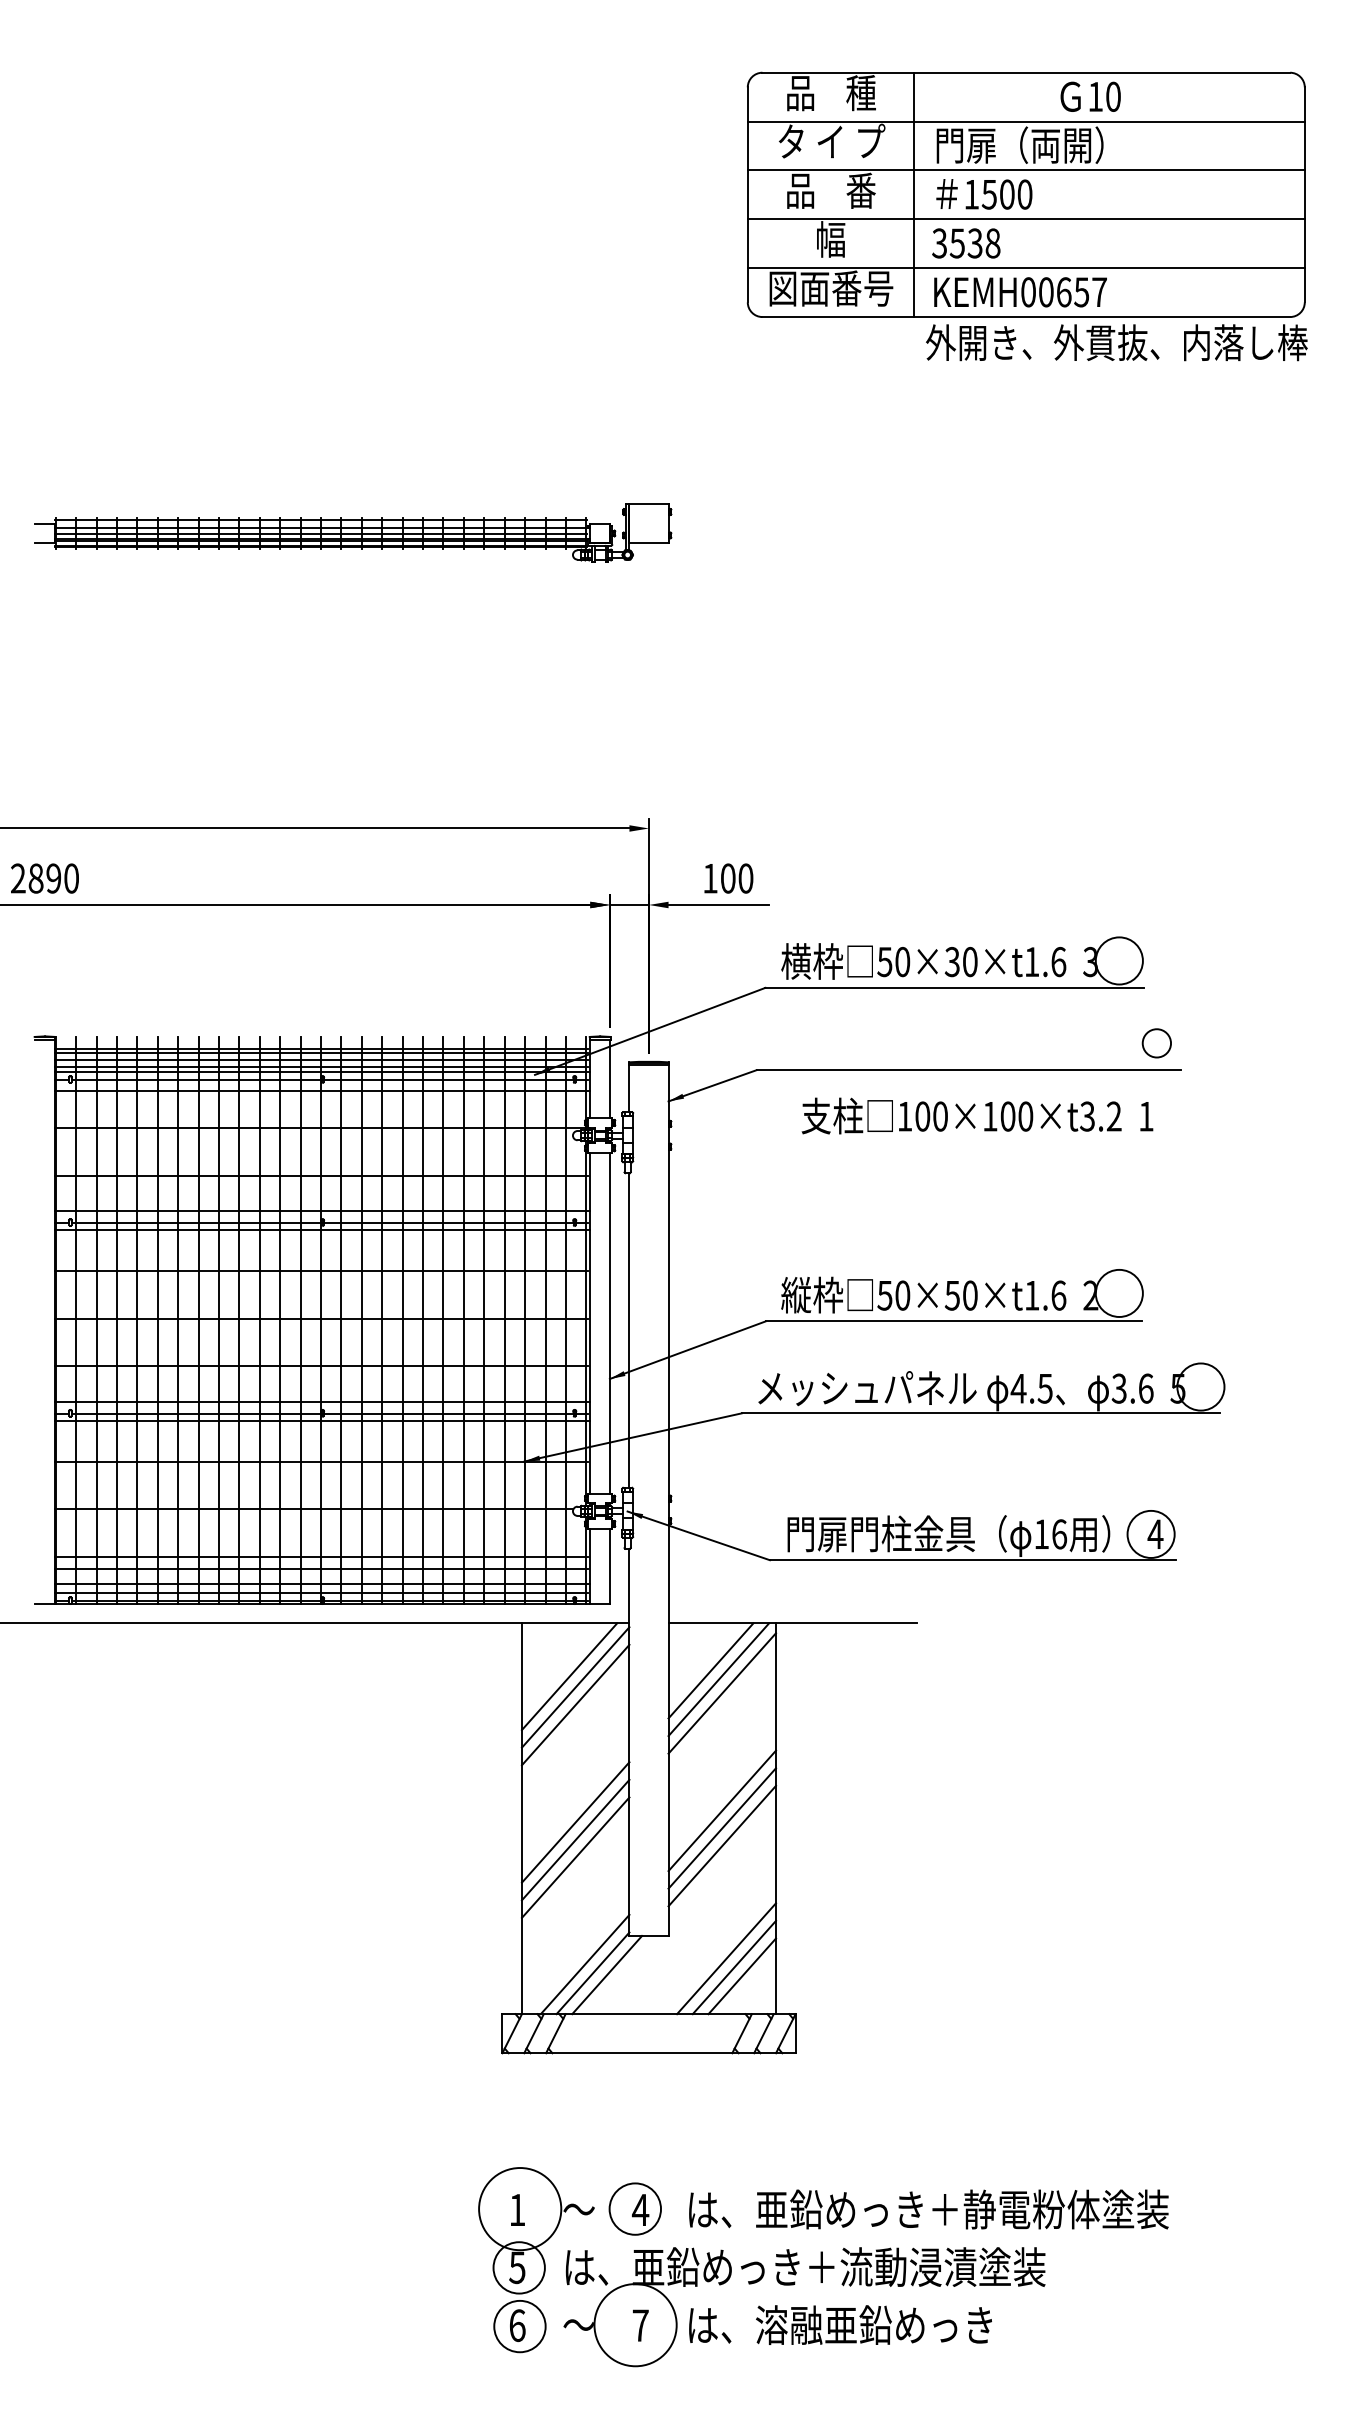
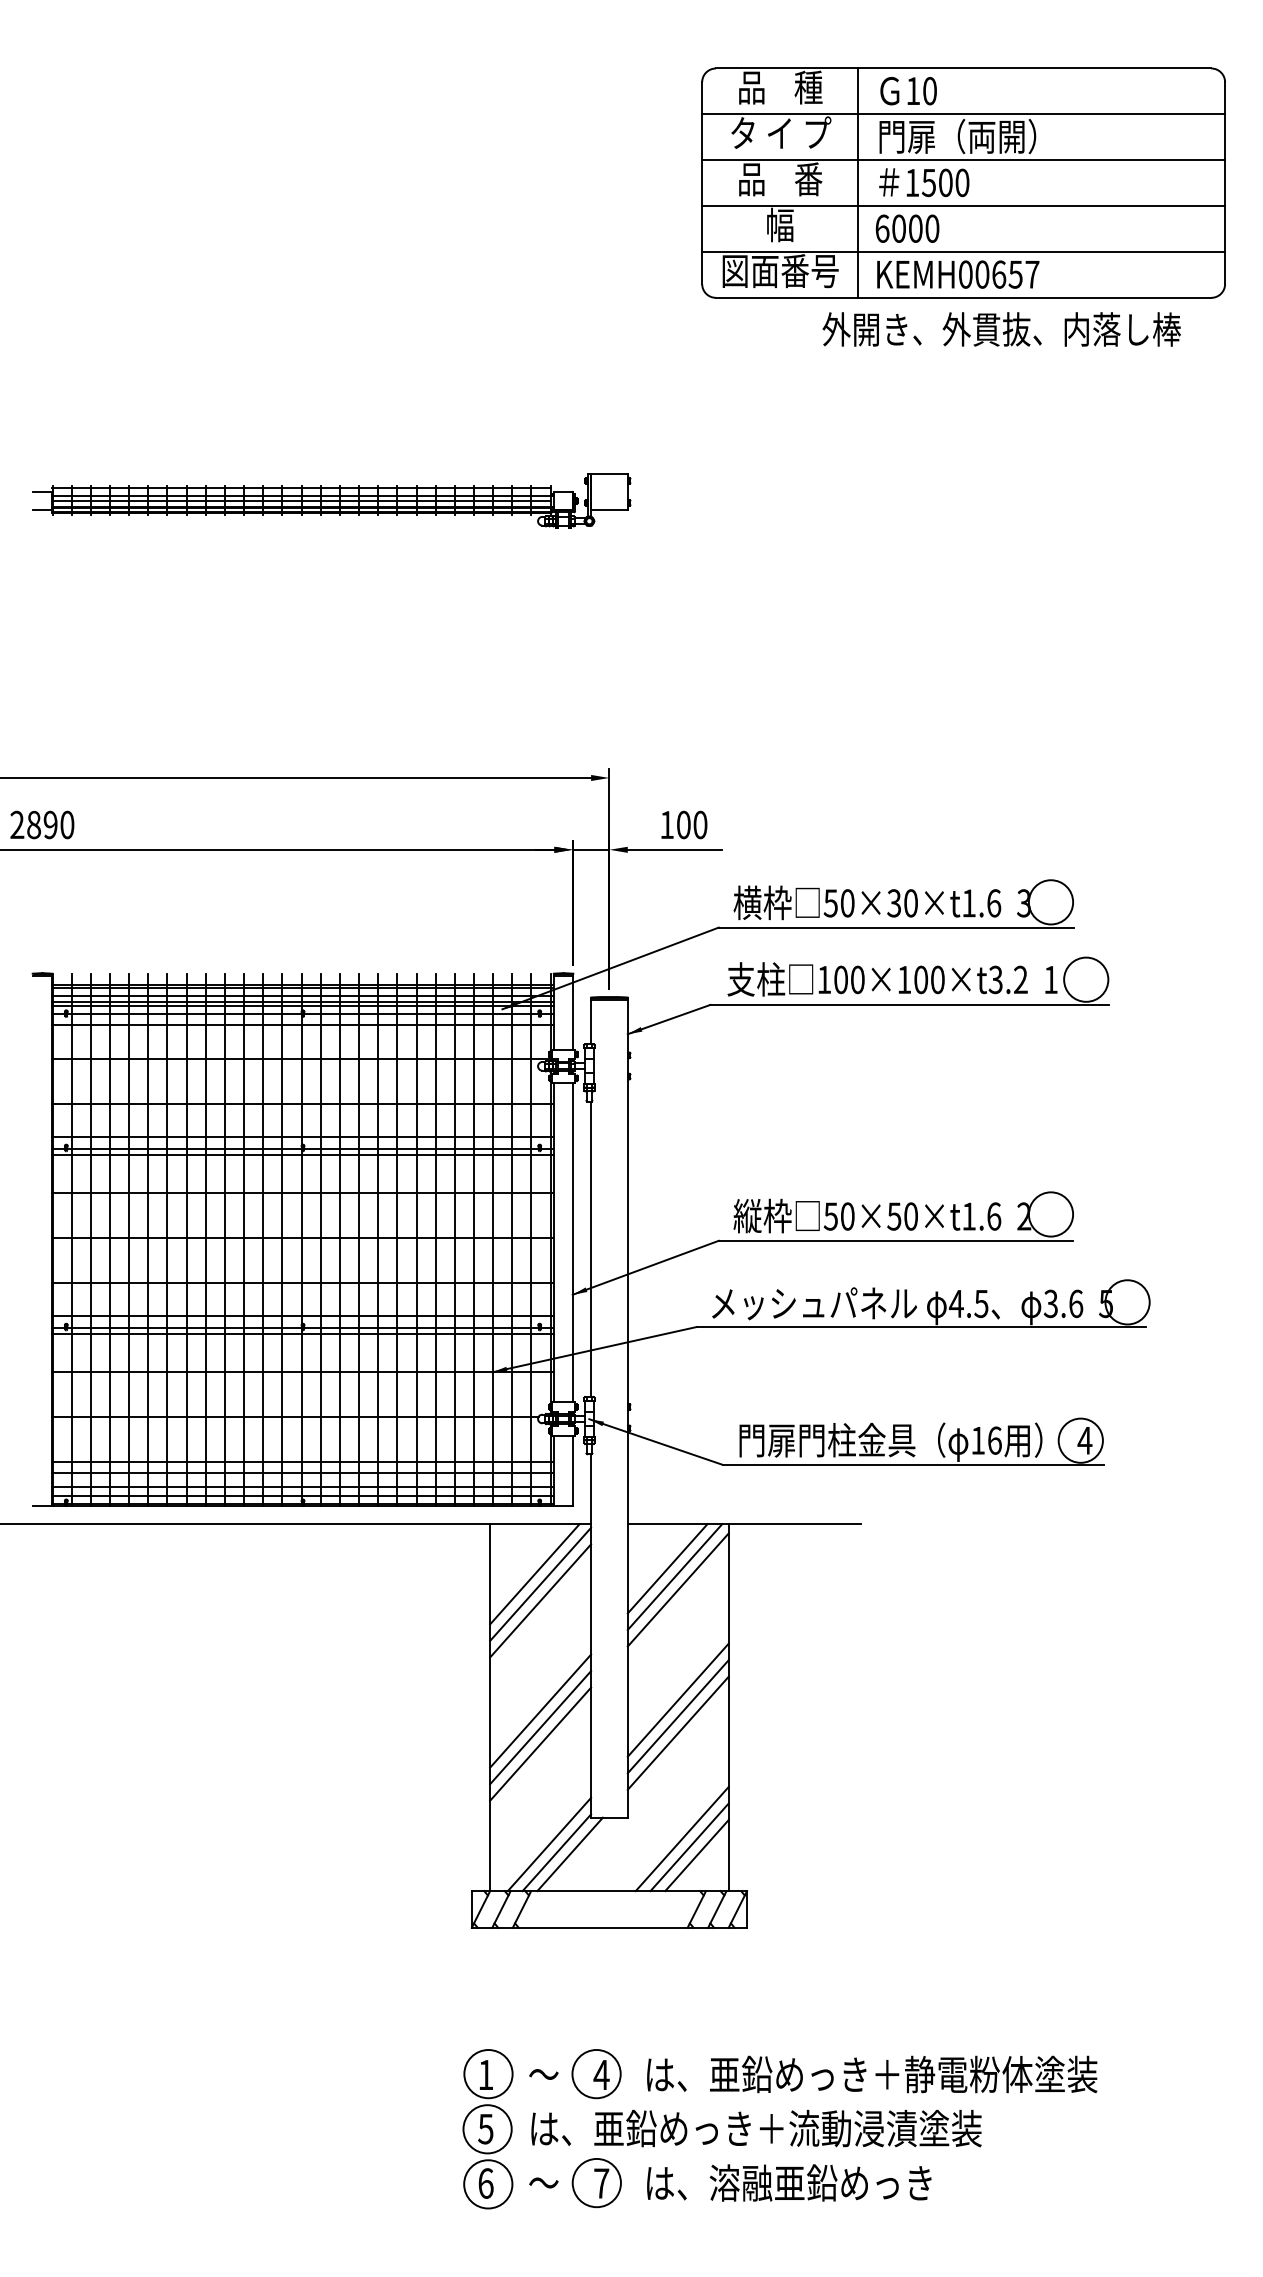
text: (1090, 96) -> (908, 90), moved
text: (966, 243) -> (907, 228), 3538 -> 6000
text: (1116, 342) -> (1001, 329), moved
circle: (1156, 1042) -> (1085, 978), size x1.67
text: (977, 1115) -> (892, 978), moved
circle: (519, 2208) -> (487, 2073), size x0.62
circle: (635, 2324) -> (596, 2182), size x0.62

